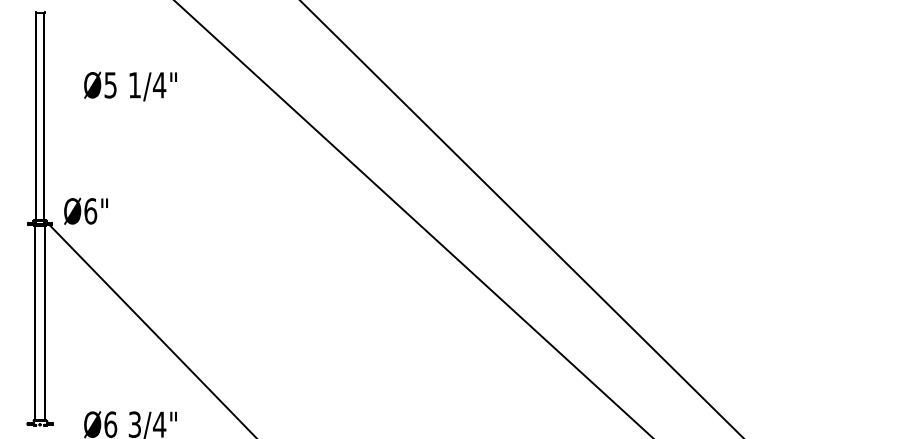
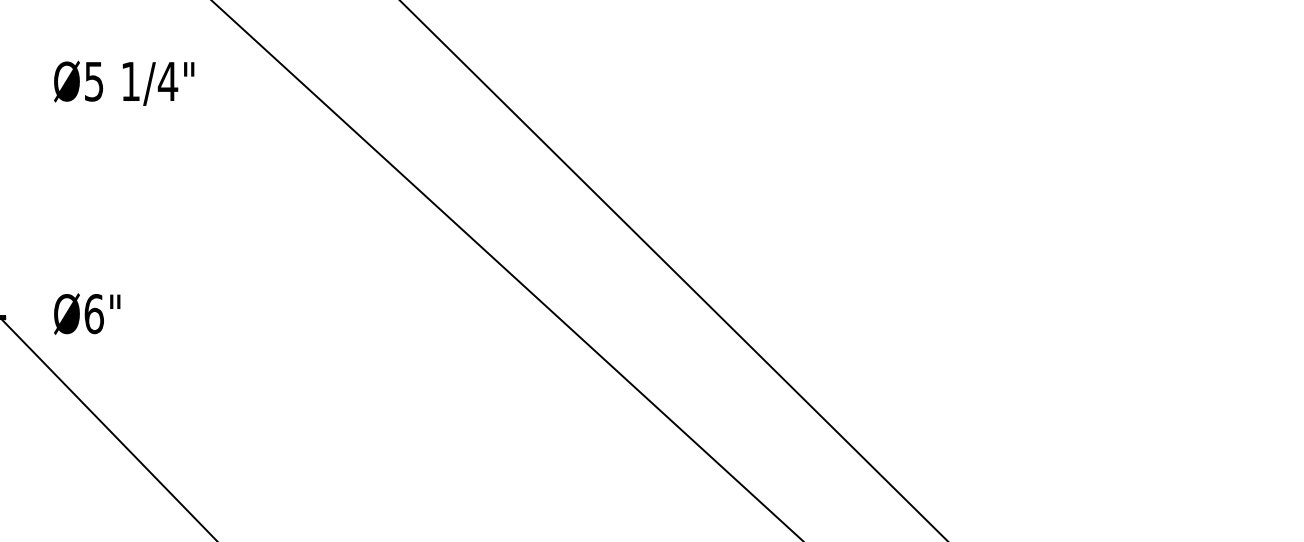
text: (130, 86) -> (124, 83), moved
text: (85, 210) -> (86, 312), moved

